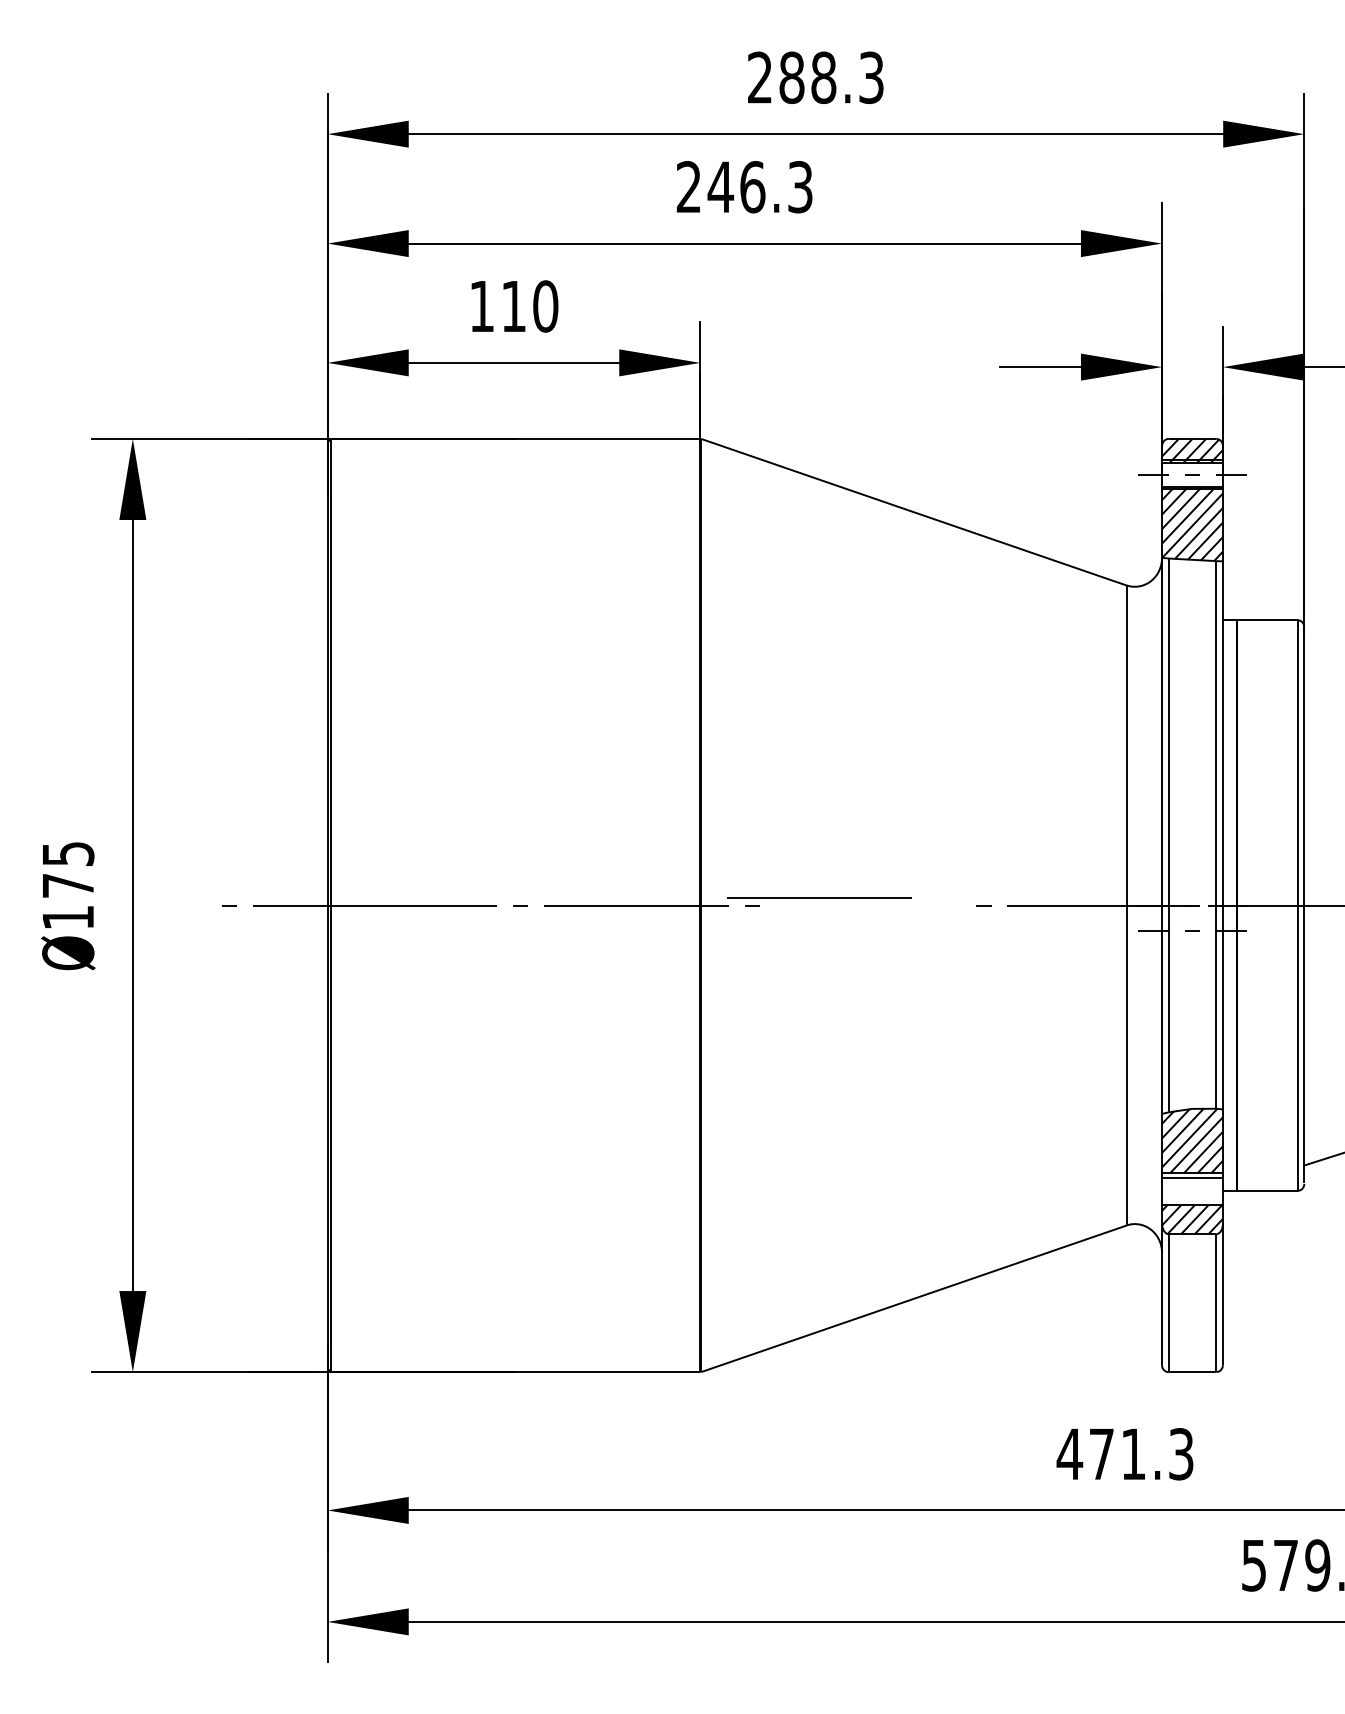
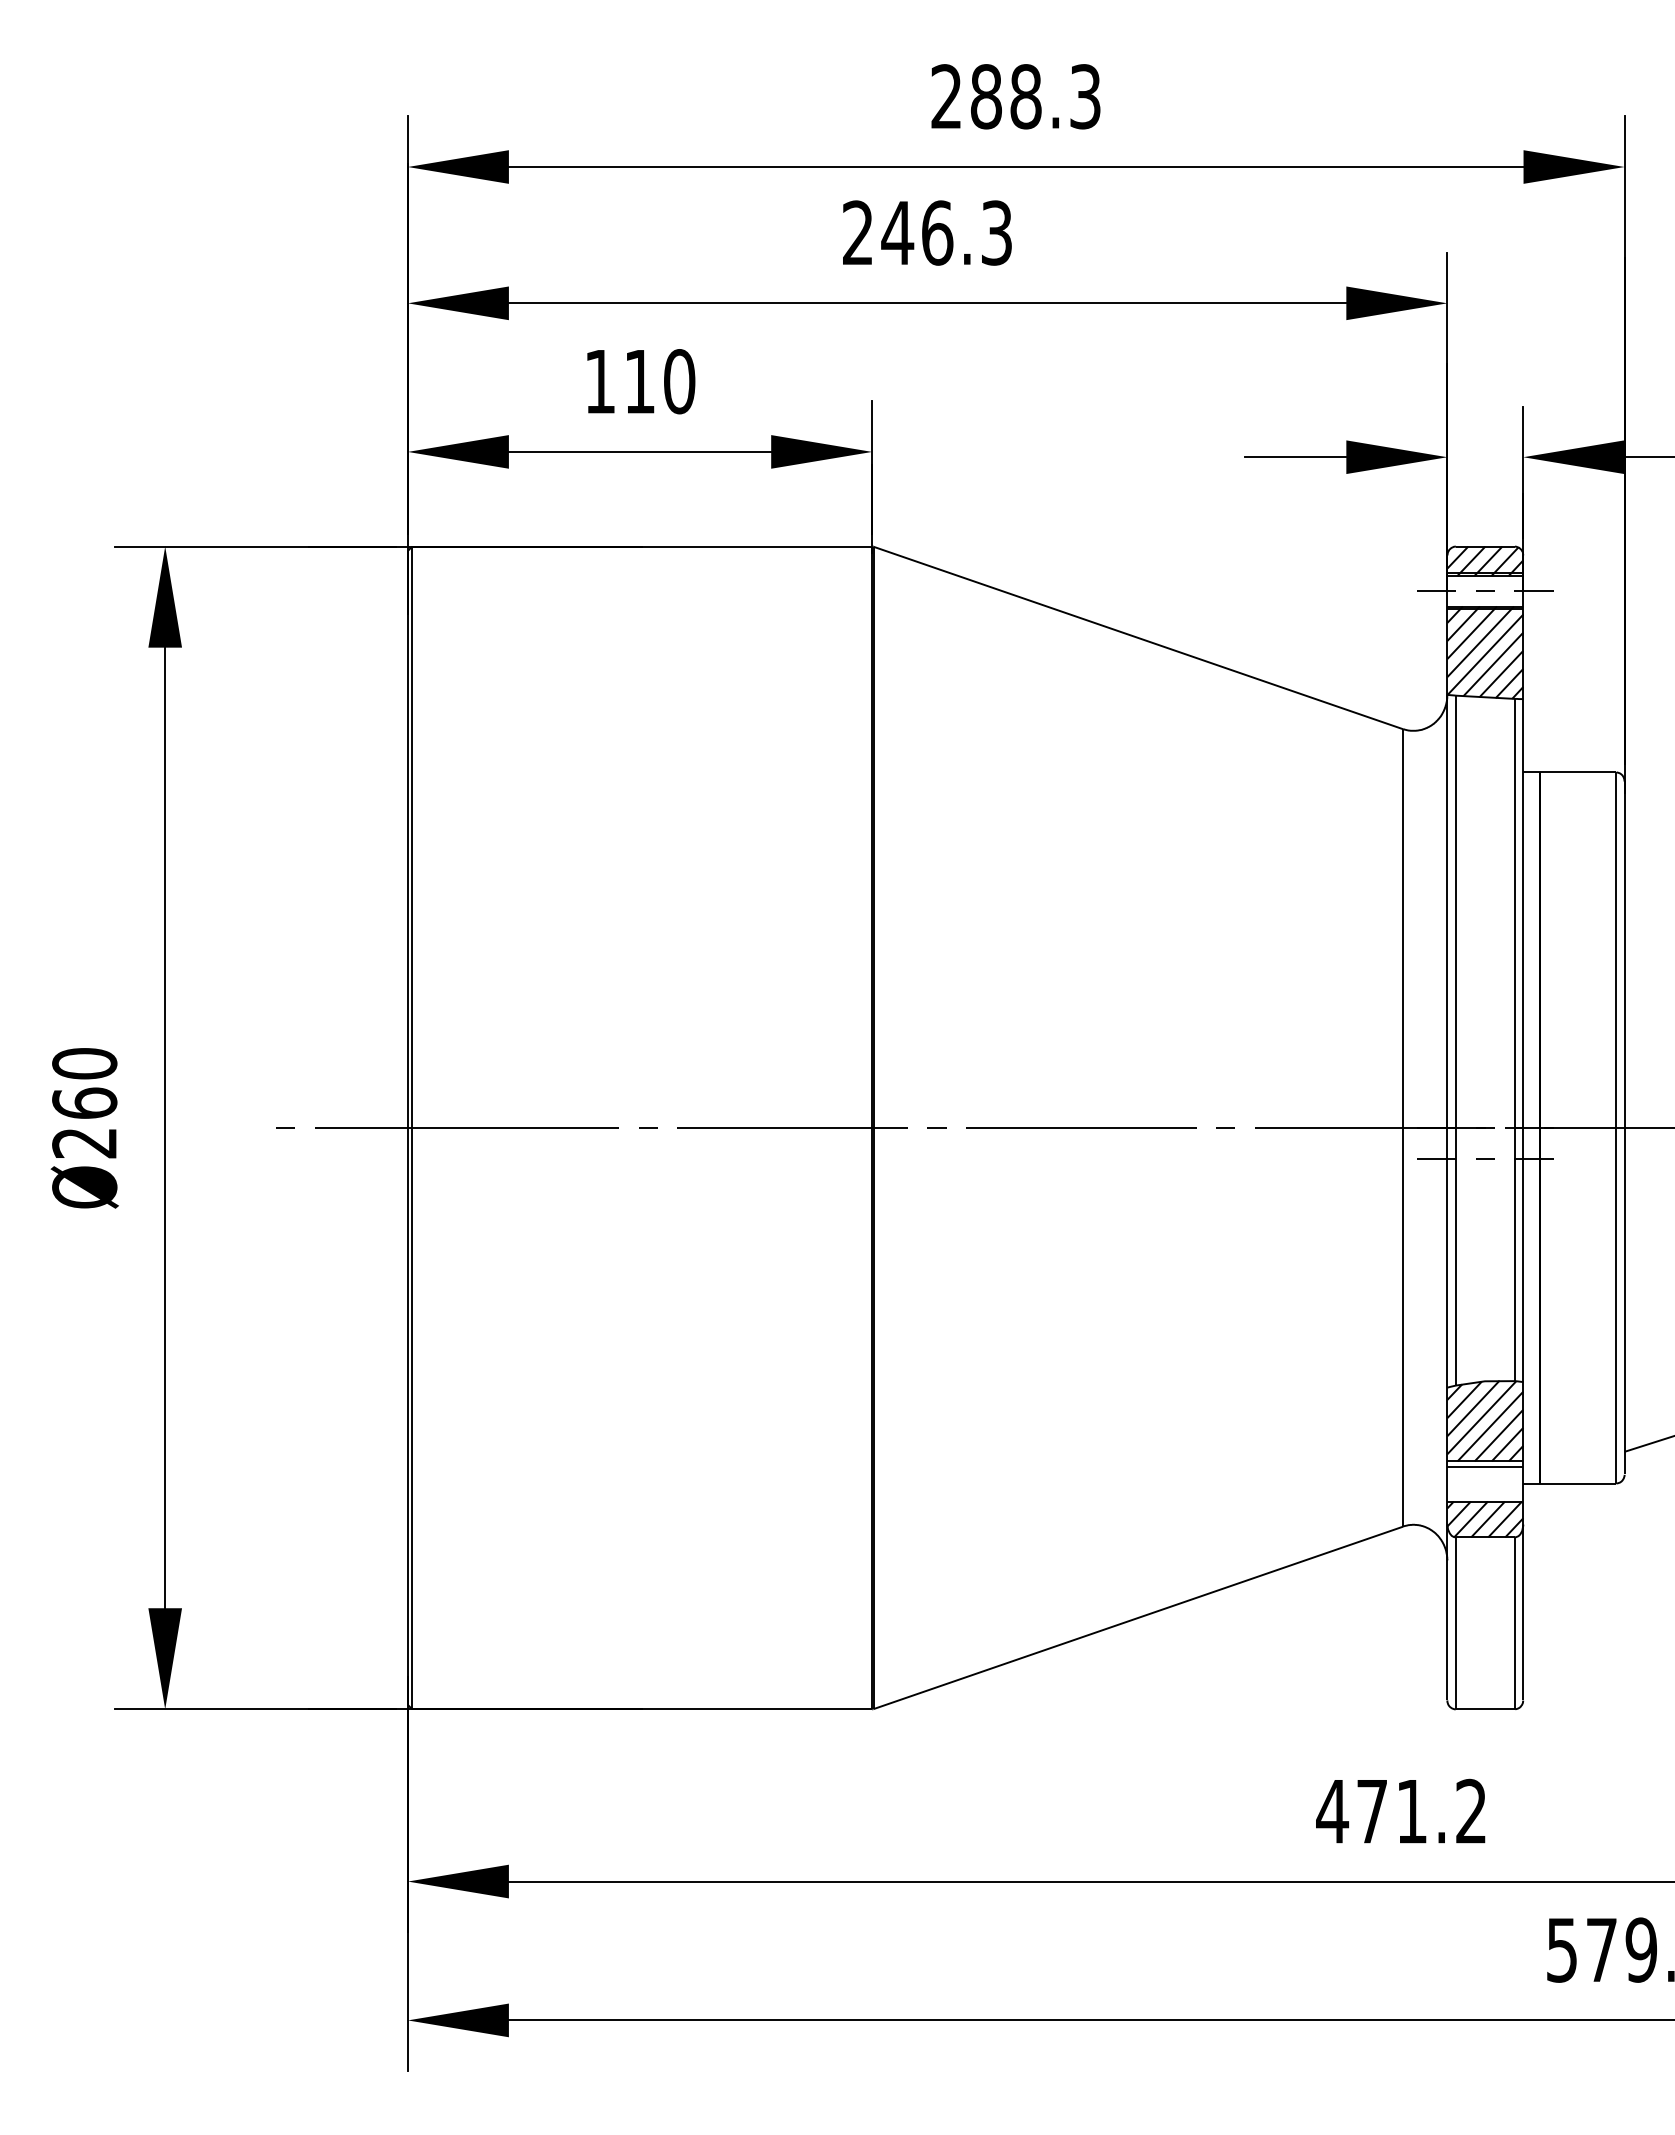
text: (68, 885) -> (84, 1103), Ø175 -> Ø260
line: (819, 897) -> (1081, 1127), moved
text: (1181, 1454) -> (1471, 1811), 471.3 -> 471.2

